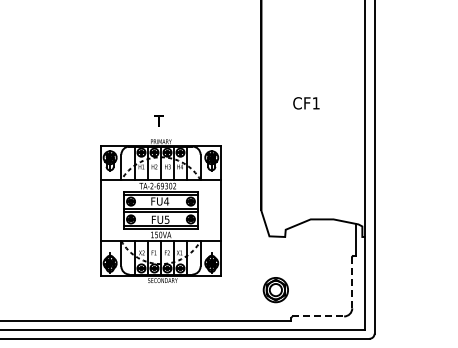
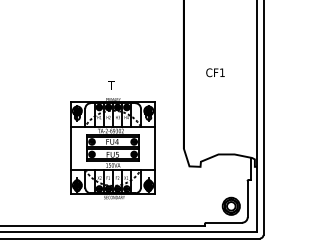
line: (352, 282) -> (247, 198), dashed -> solid
part: (275, 290) -> (231, 206), moved
line: (318, 316) -> (224, 222), dashed -> solid

